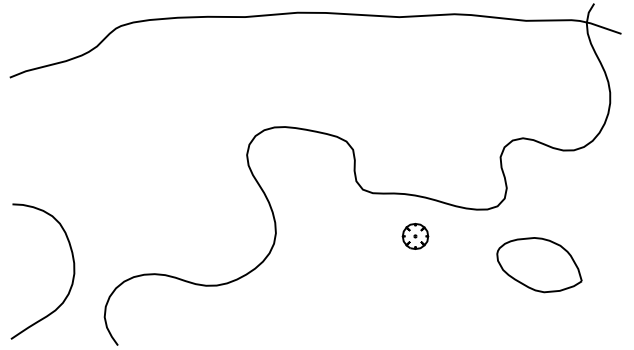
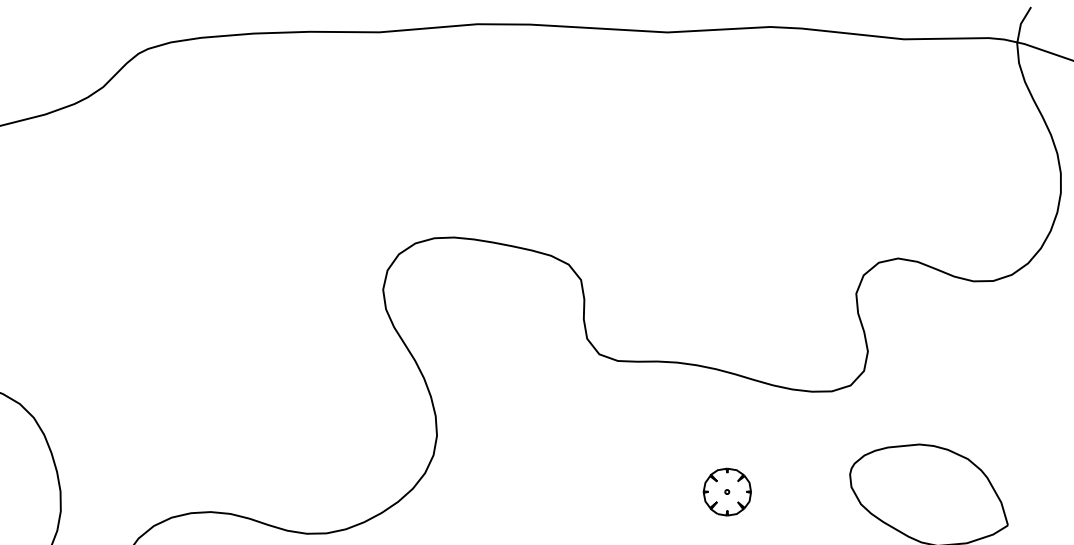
part: (415, 236) -> (727, 492), moved

